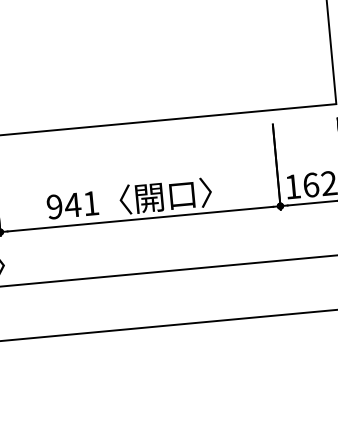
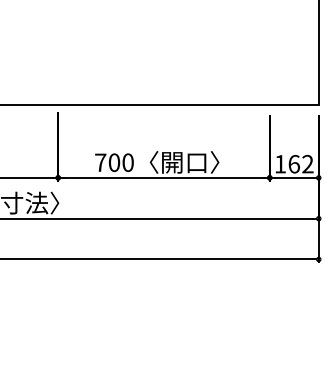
text: (73, 204) -> (114, 162), 941 -> 700

